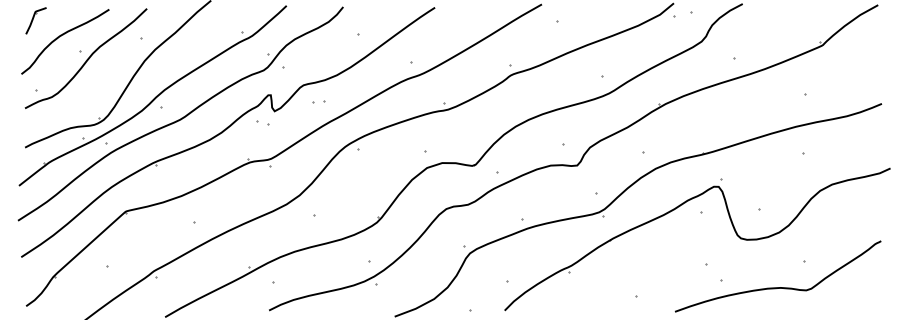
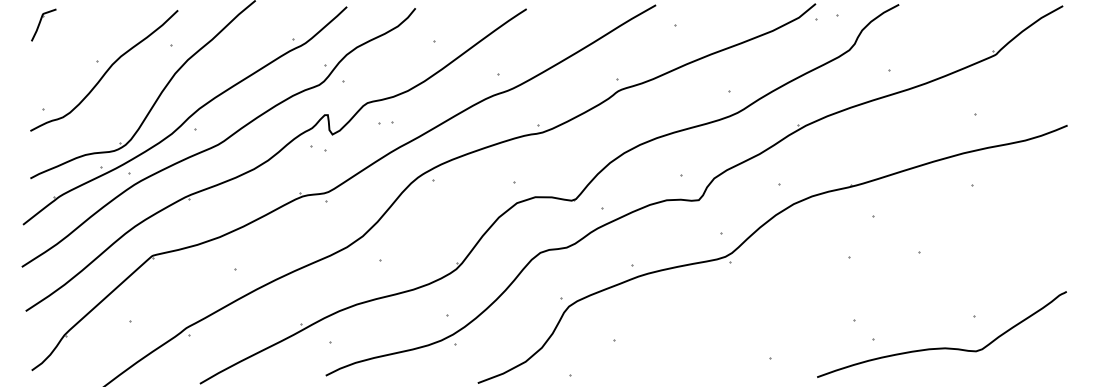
curve: (62, 36) -> (75, 43), removed
part: (676, 208) -> (819, 252), removed

